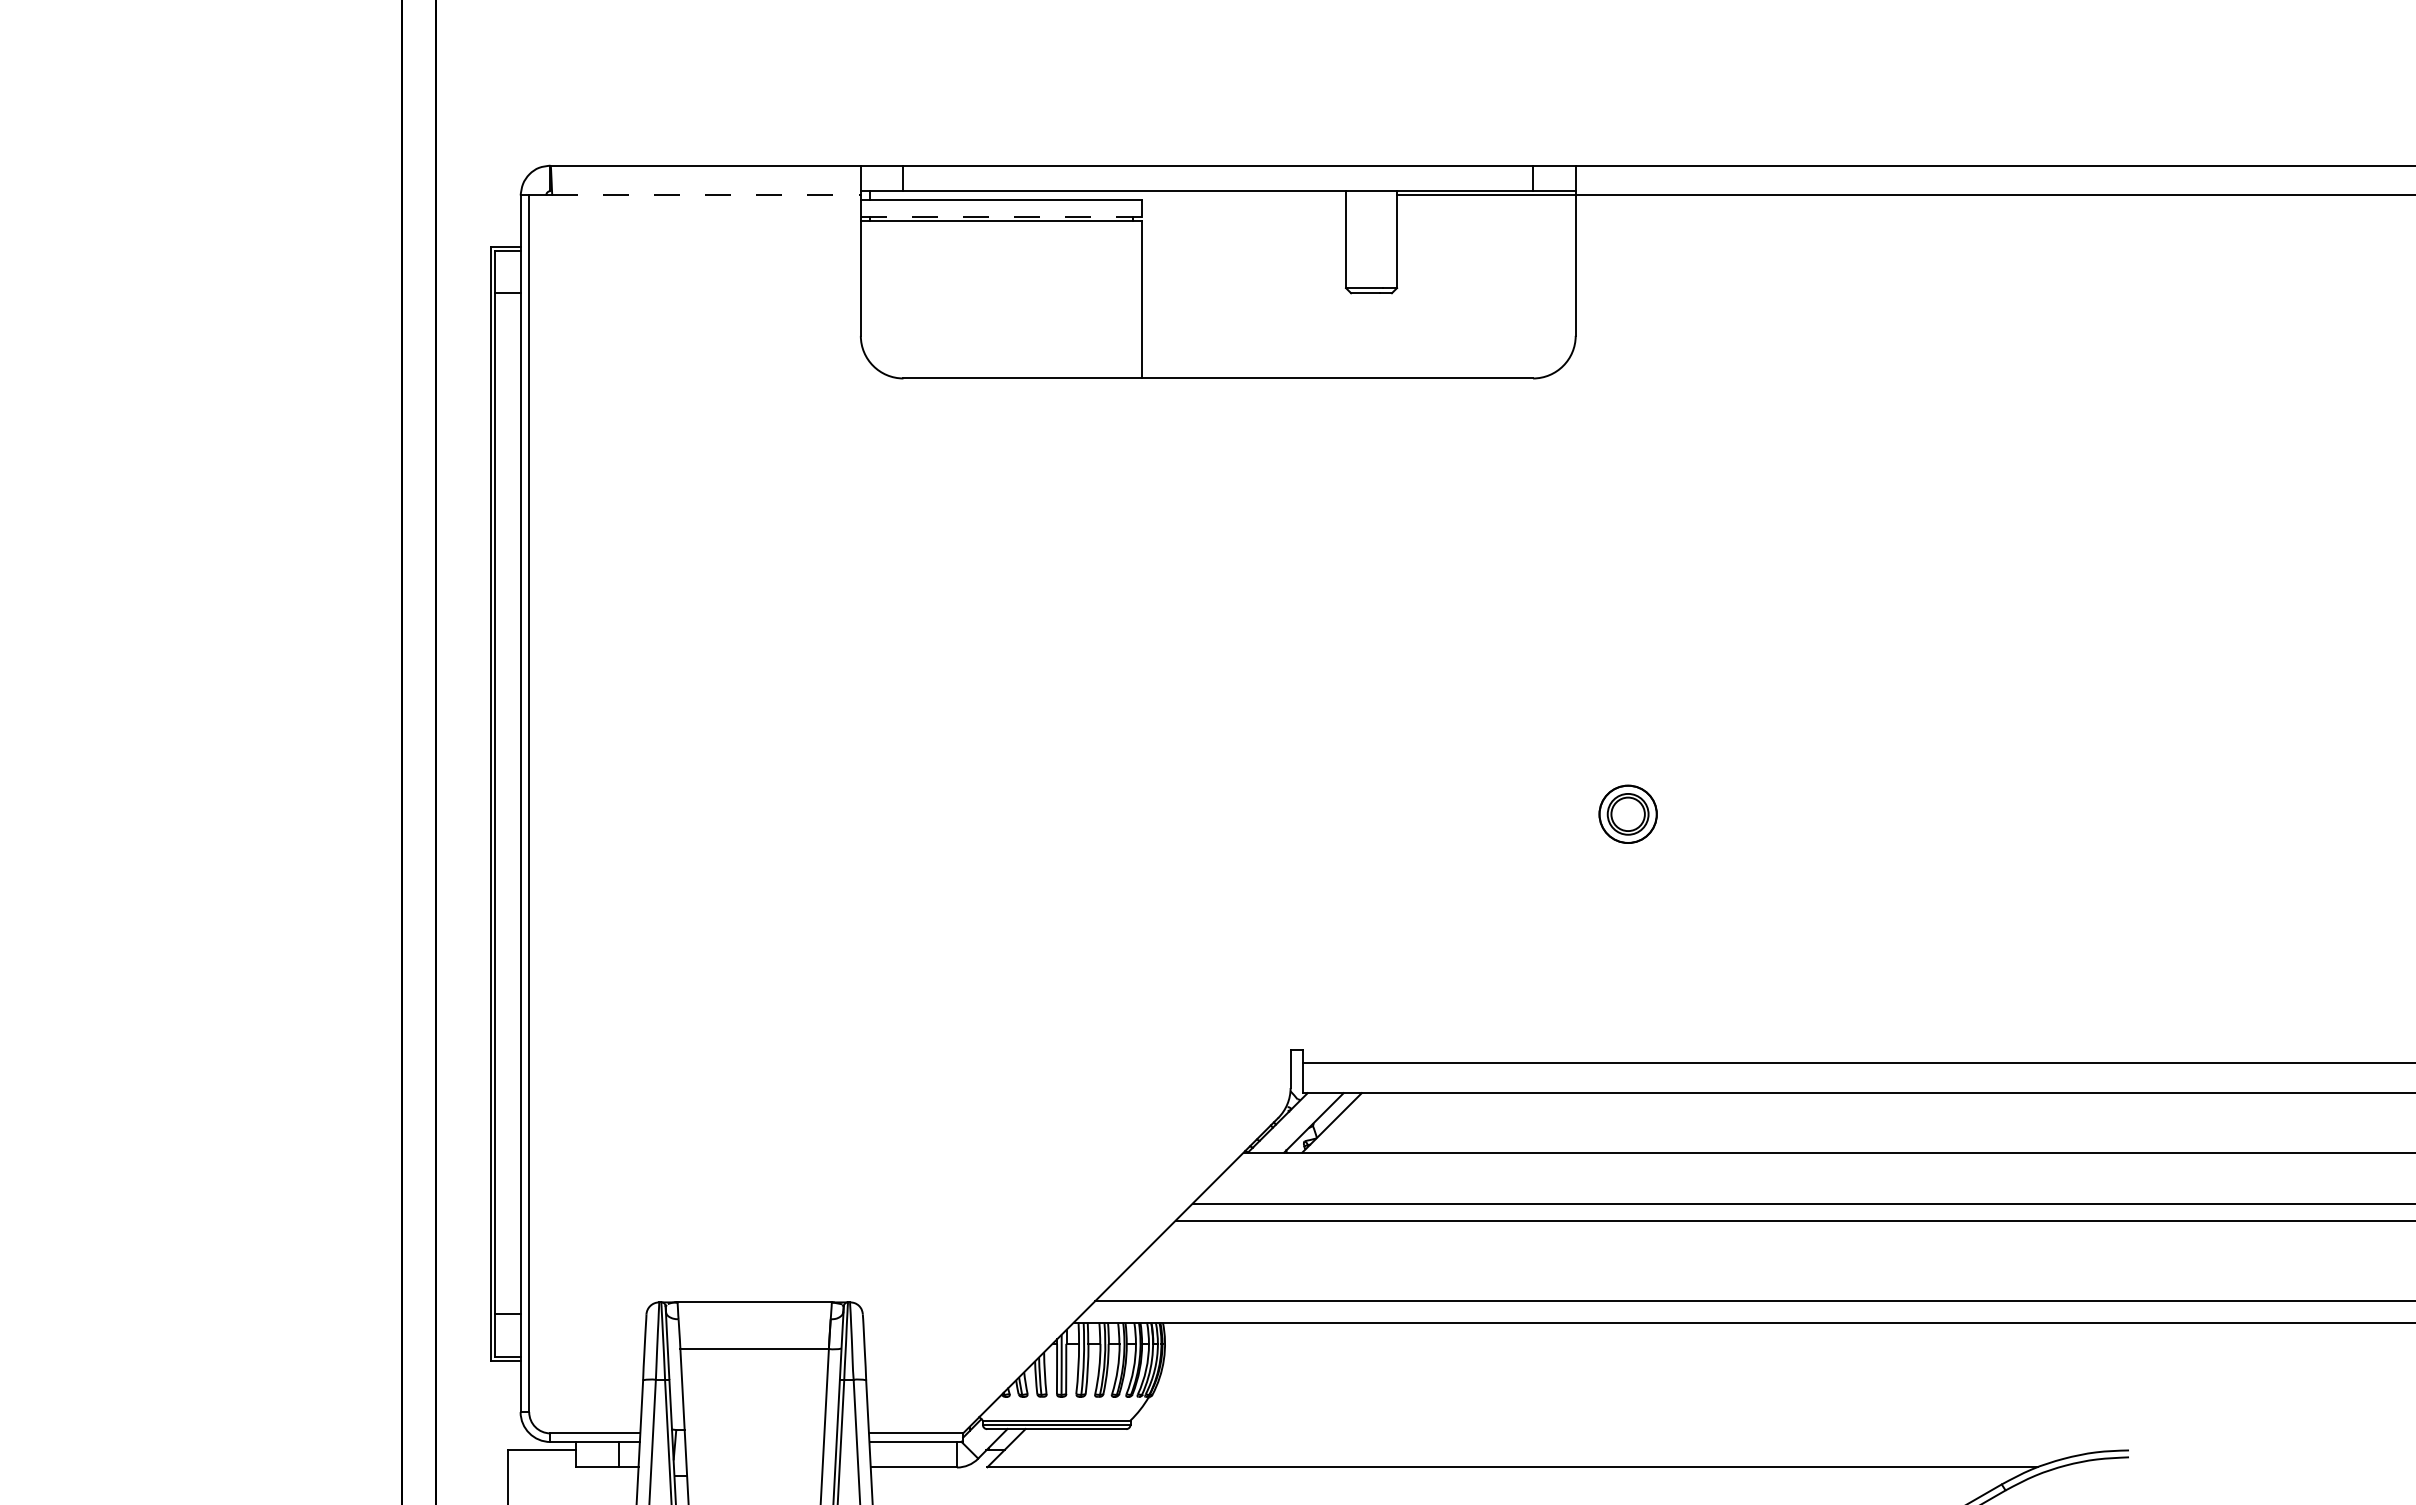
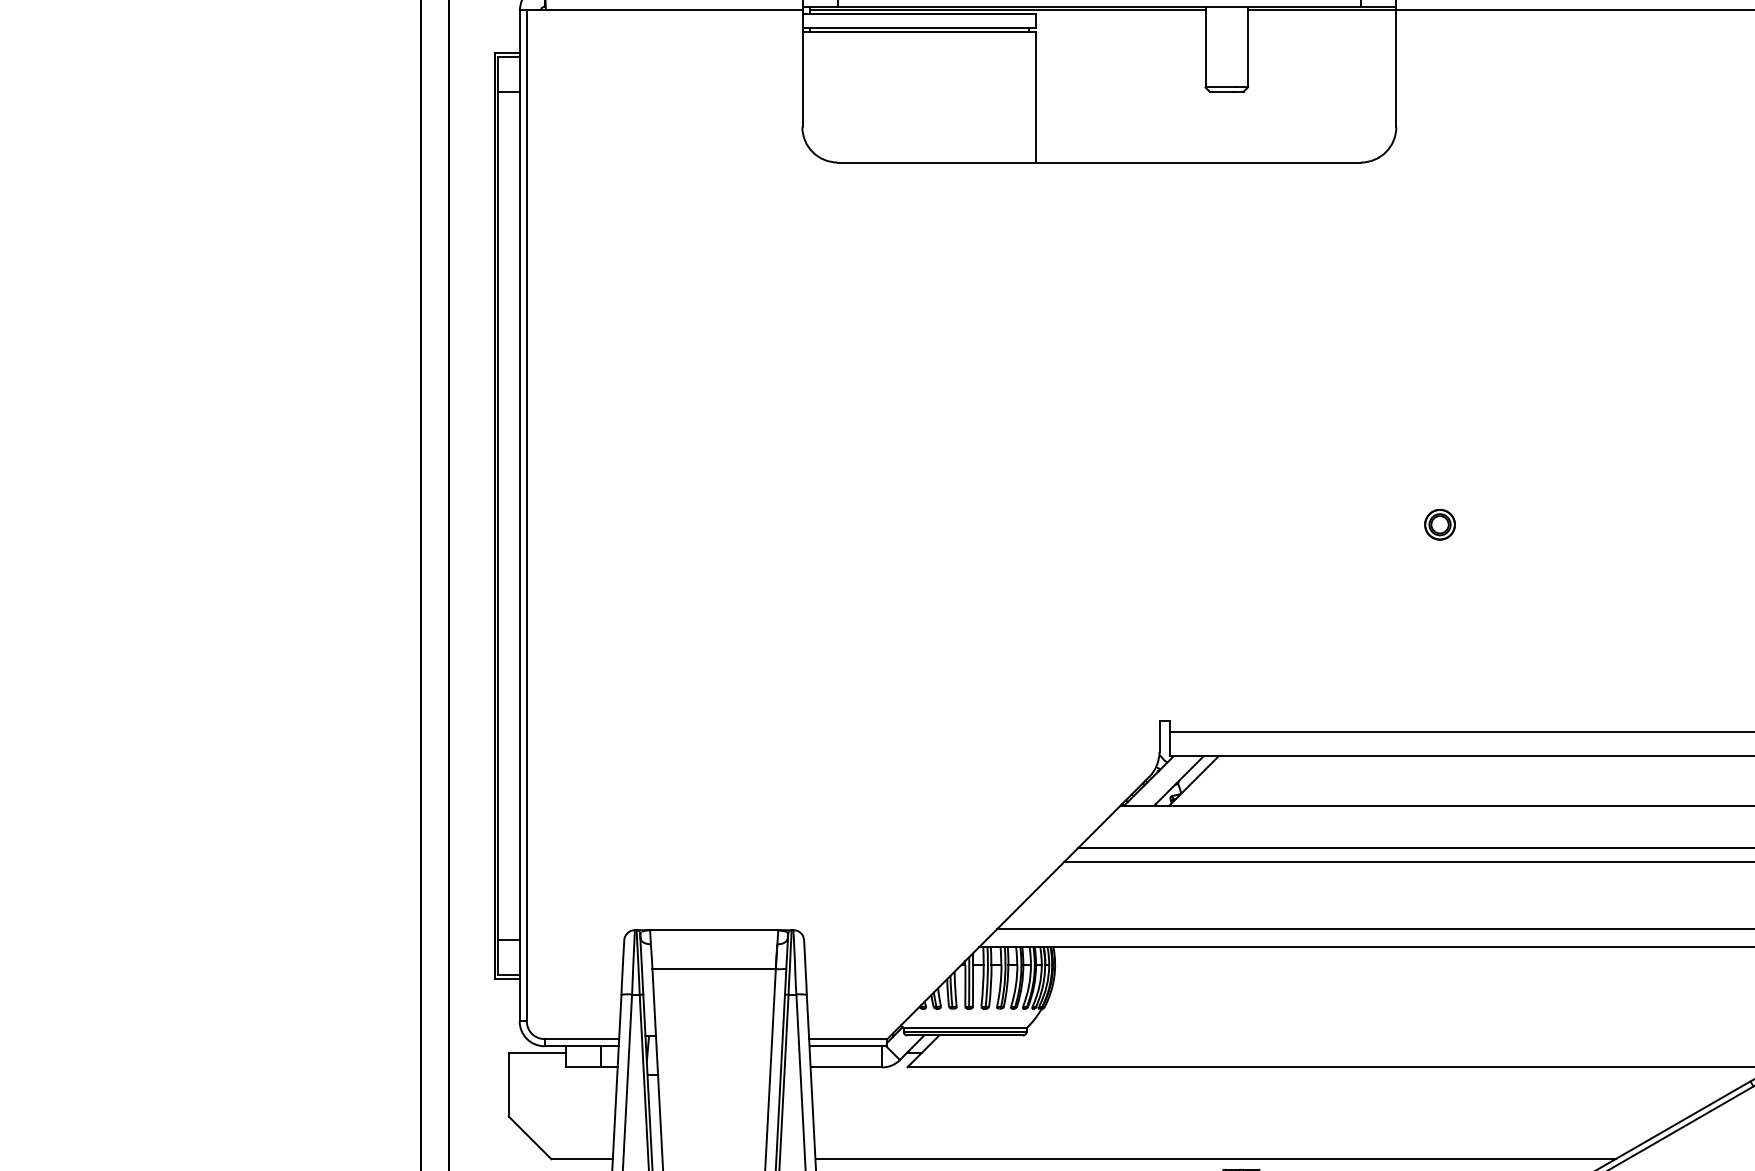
line: (707, 195) -> (674, 10), dashed -> solid
line: (1107, 195) -> (1007, 10), added
line: (1000, 216) -> (918, 27), dashed -> solid
part: (1628, 814) -> (1440, 524), size x0.62

